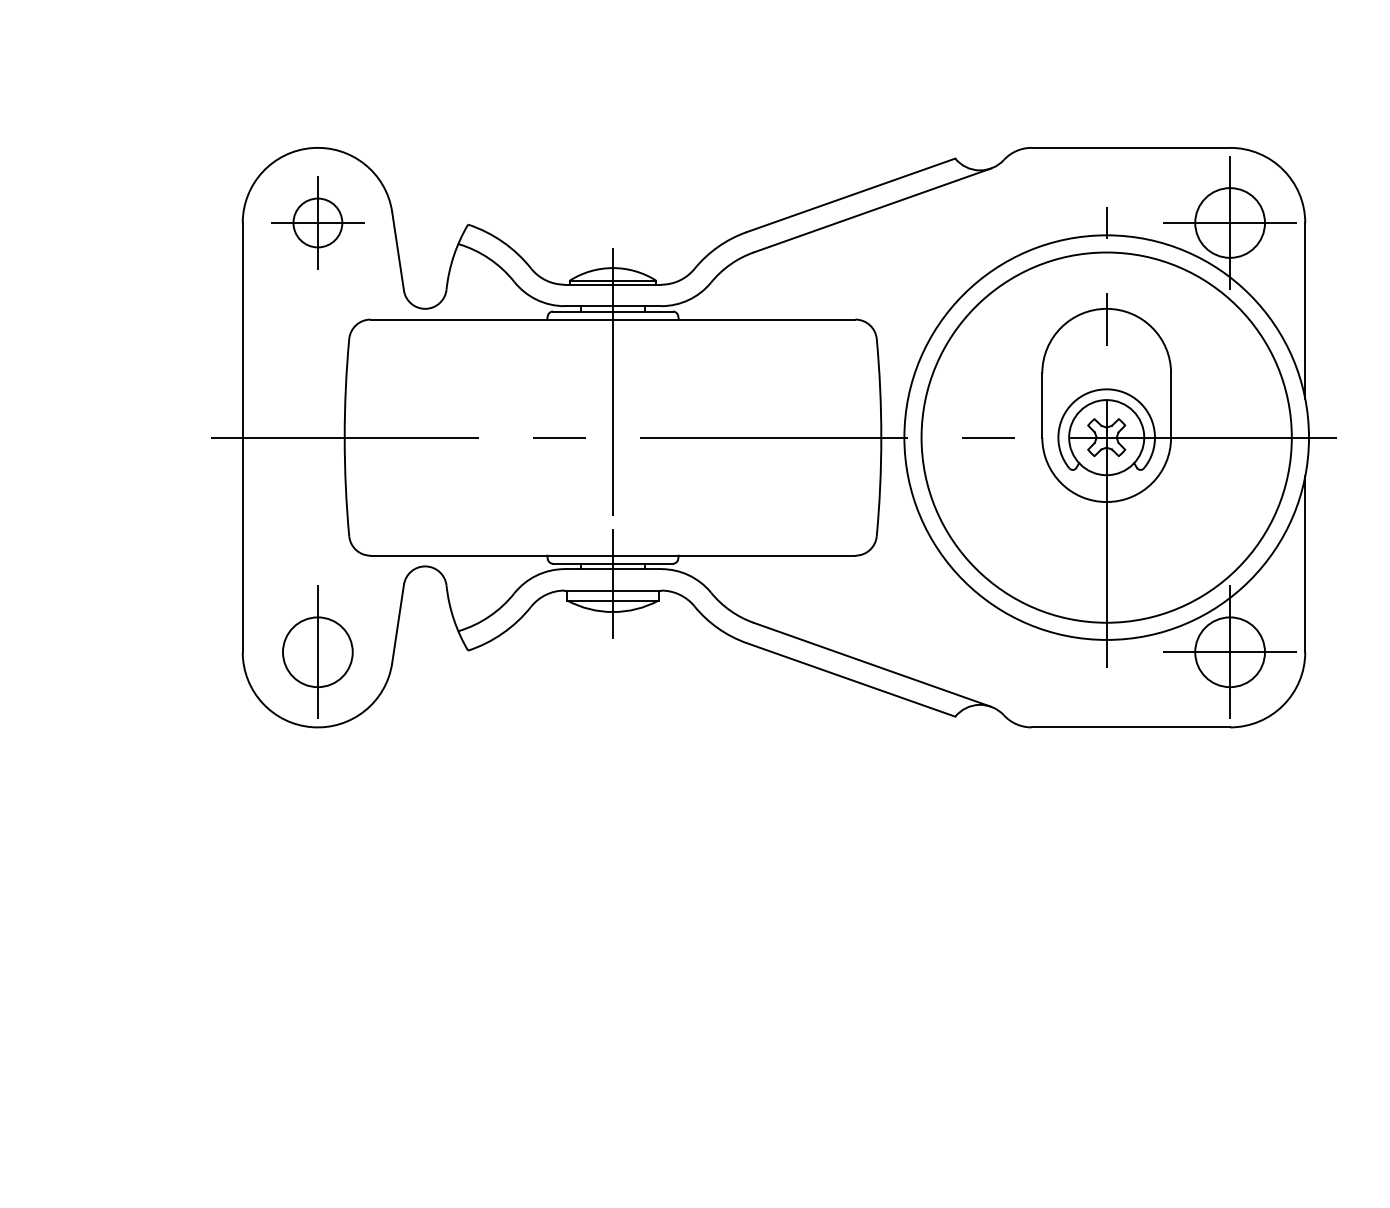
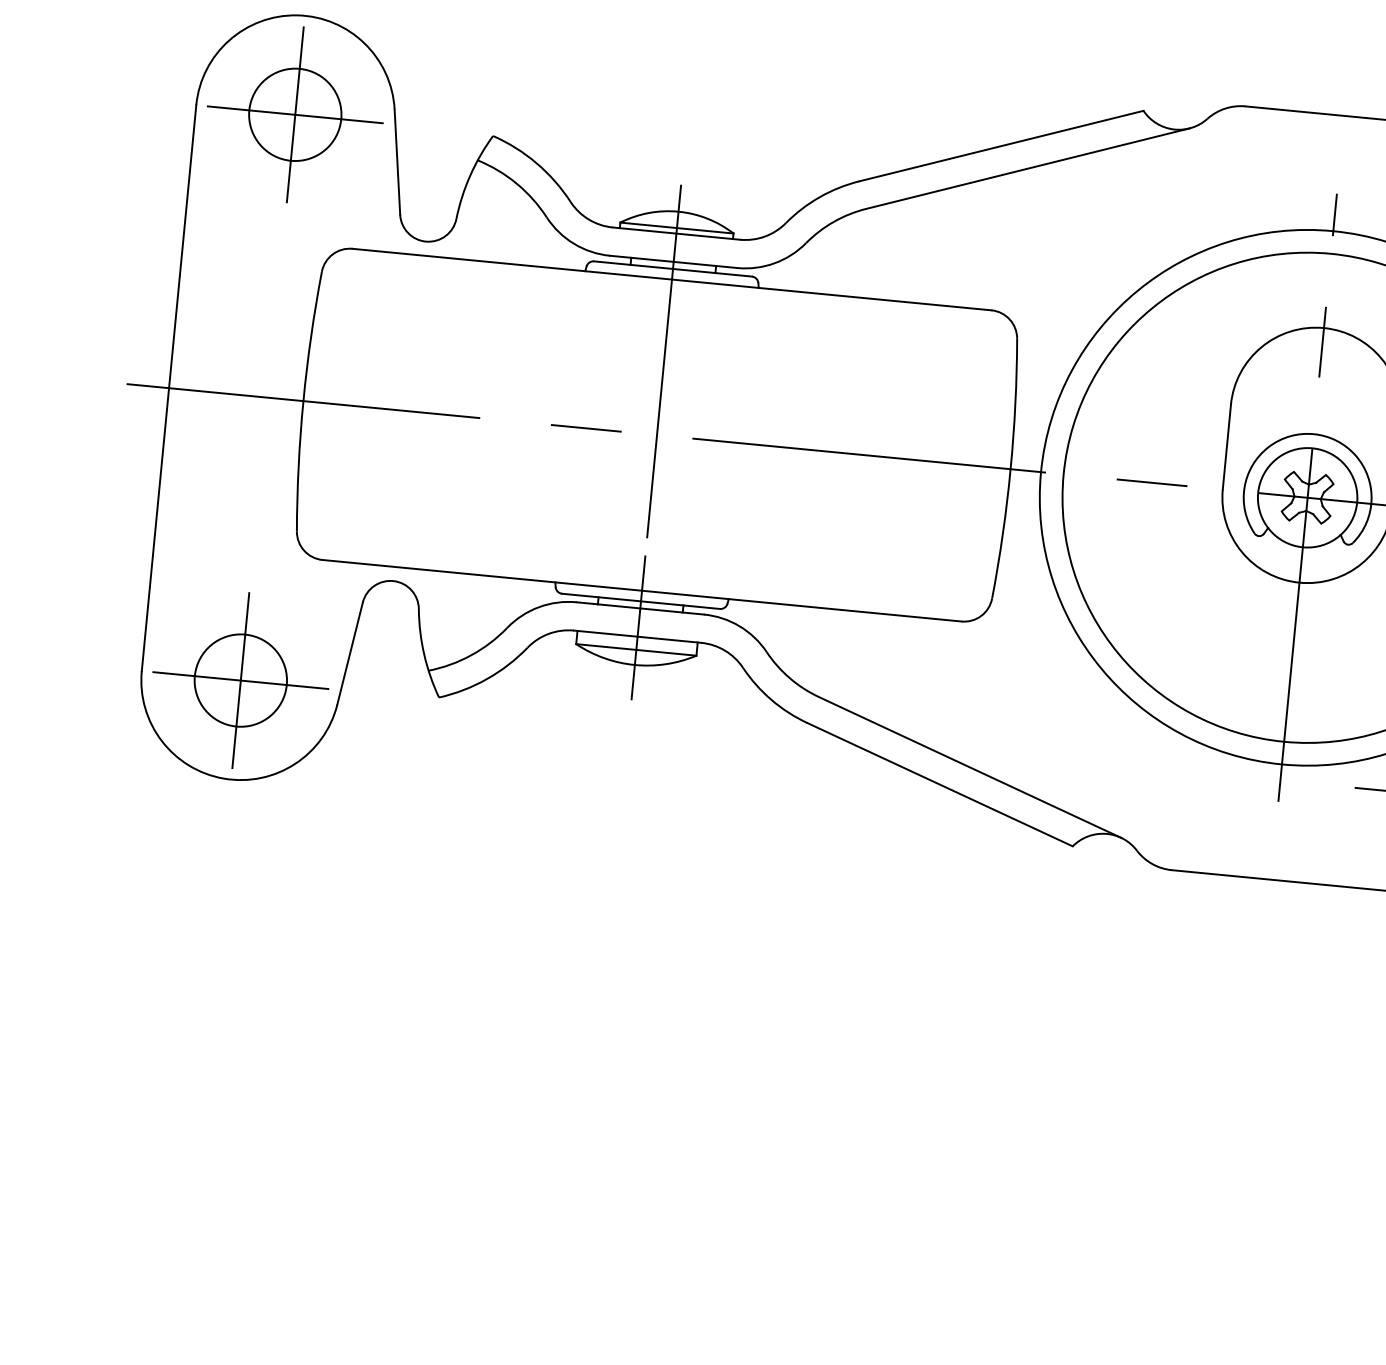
part: (317, 222) -> (294, 114), size x1.43
line: (317, 652) -> (240, 680), added

